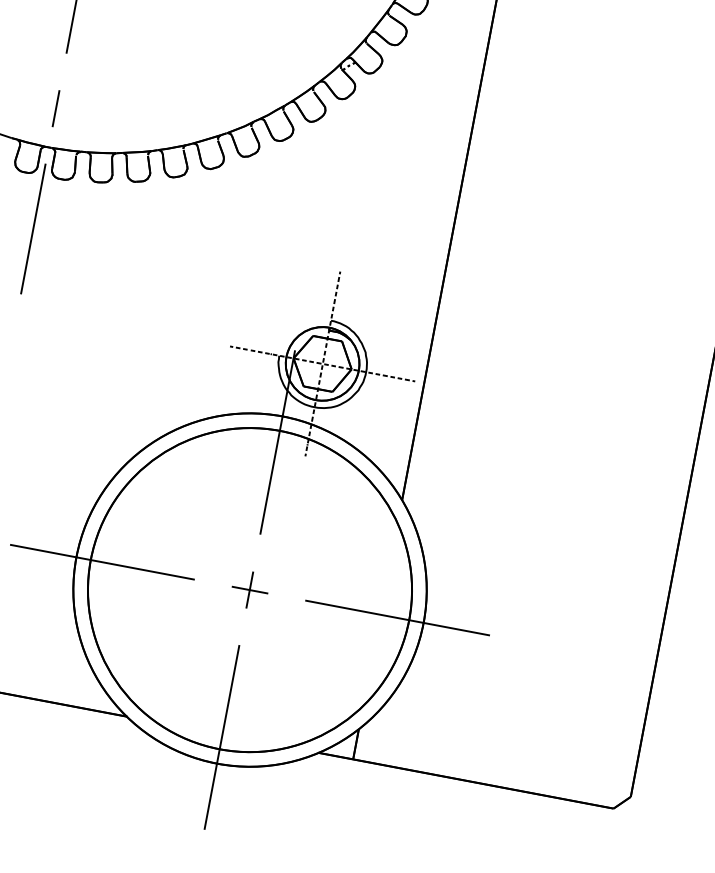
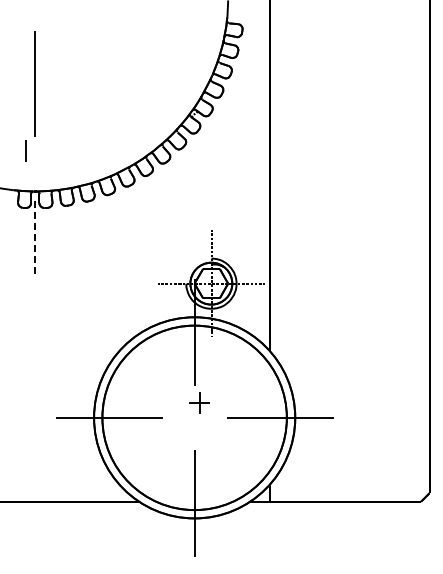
line: (54, 107) -> (25, 150), moved
line: (33, 228) -> (35, 238), solid -> dashed
part: (249, 589) -> (199, 402), moved

